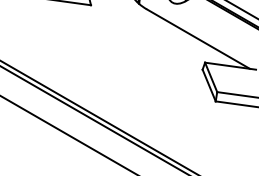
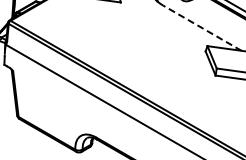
line: (198, 38) -> (202, 27), solid -> dashed

